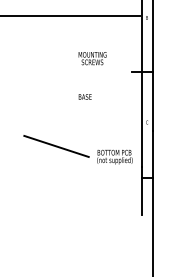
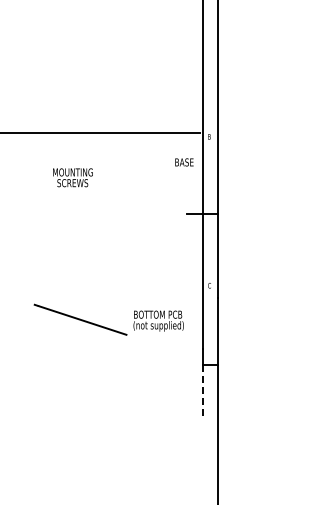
text: (92, 58) -> (72, 177), moved
text: (85, 97) -> (184, 162), moved
text: (114, 156) -> (158, 320), moved
line: (142, 196) -> (202, 391), solid -> dashed

